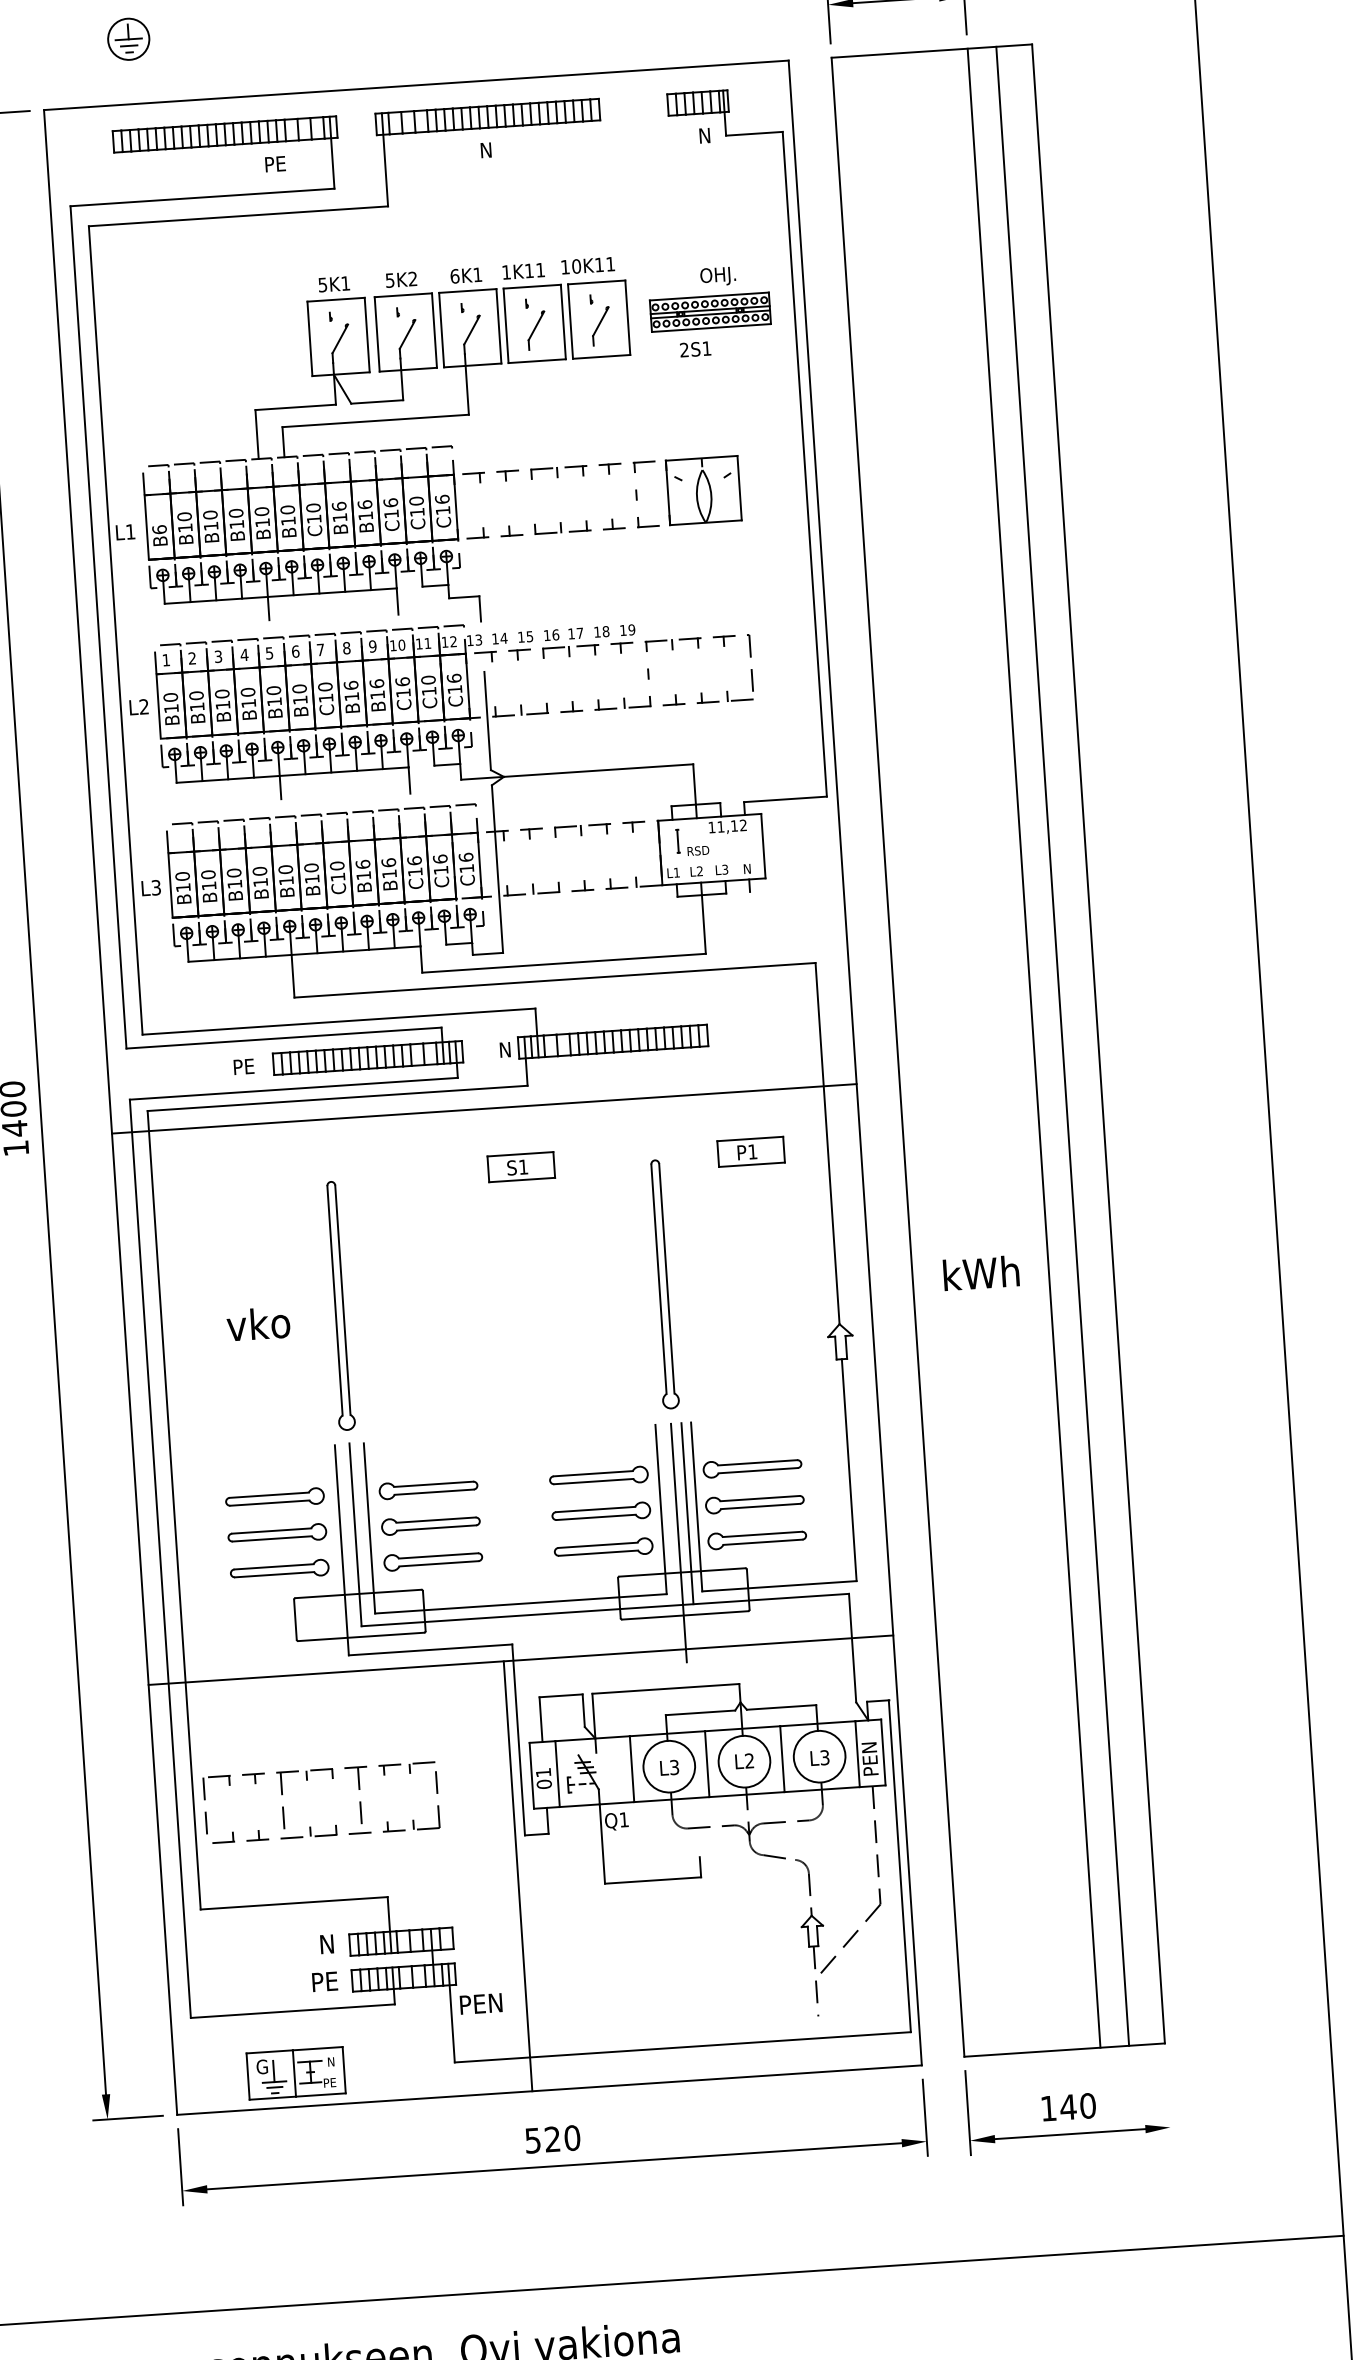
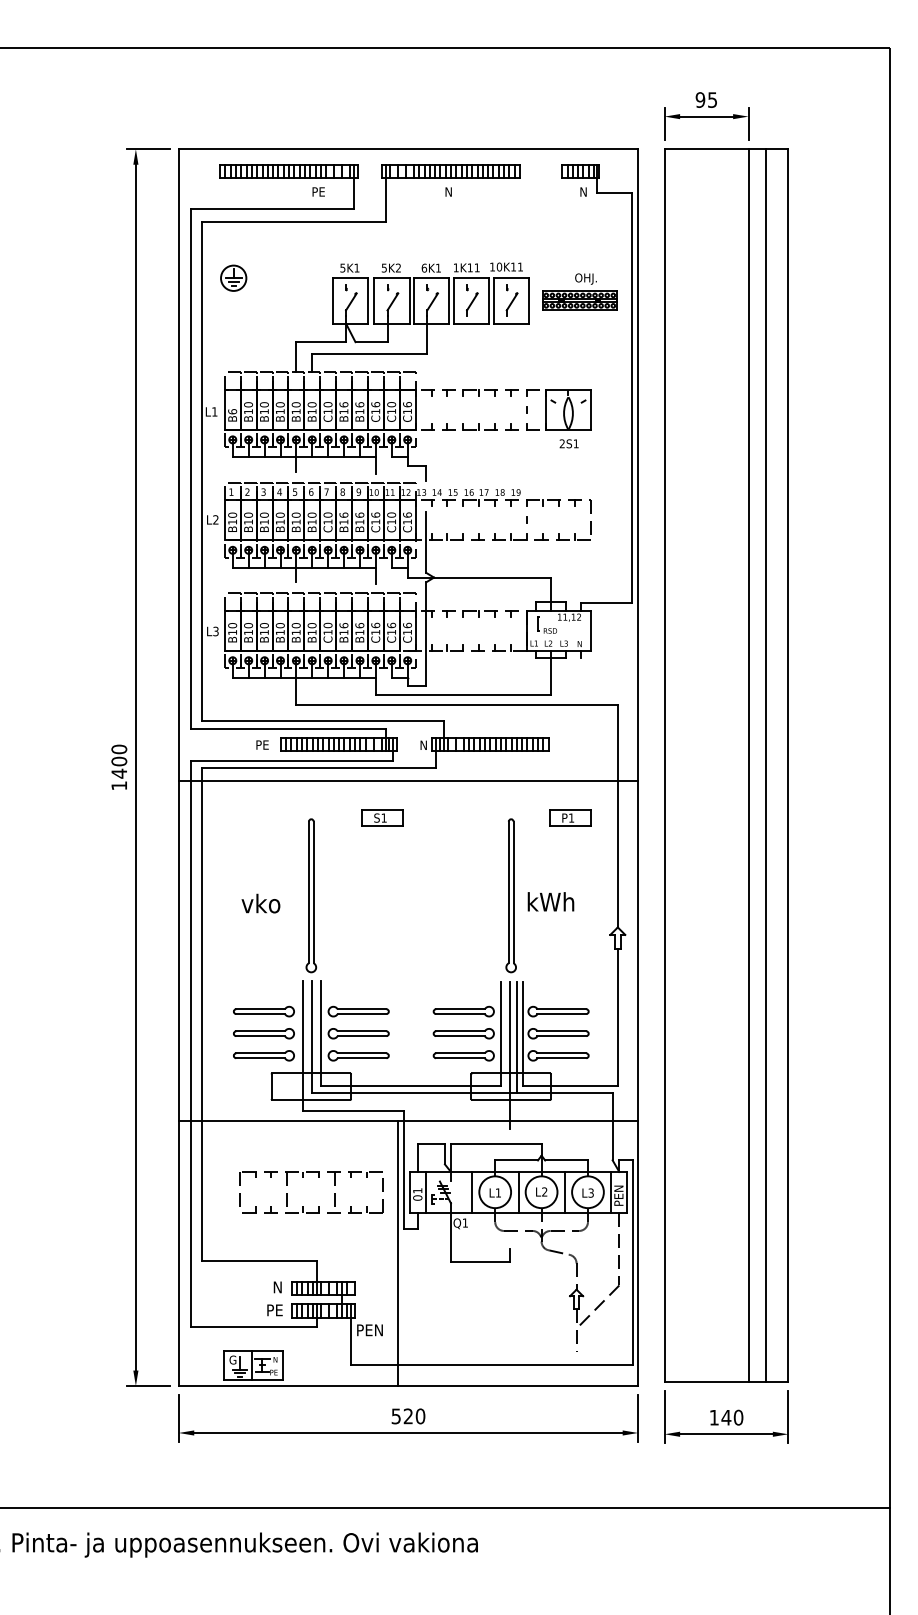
part: (128, 38) -> (233, 277), moved
text: (694, 348) -> (568, 443), moved
part: (520, 1166) -> (382, 817), moved
text: (980, 1272) -> (550, 901), moved
text: (674, 1766) -> (498, 1192), L3 -> L1
part: (334, 1825) -> (318, 1206), moved
line: (1168, 2100) -> (788, 1417), added

